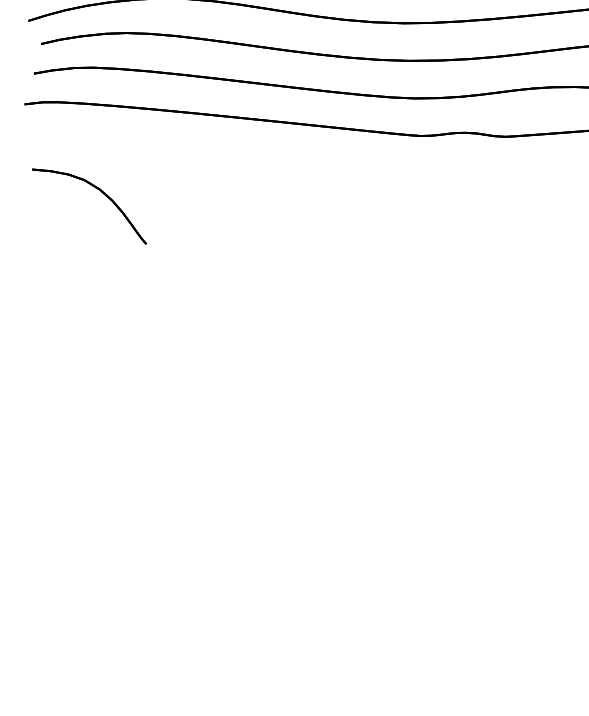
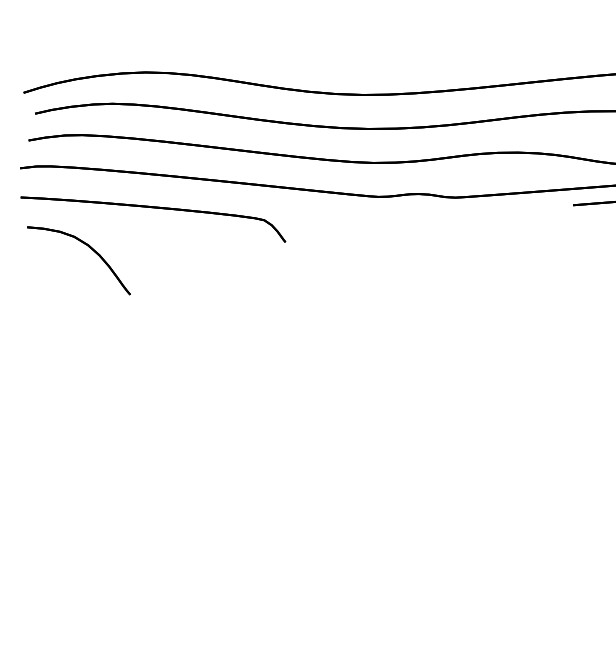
part: (171, 148) -> (153, 208), added

